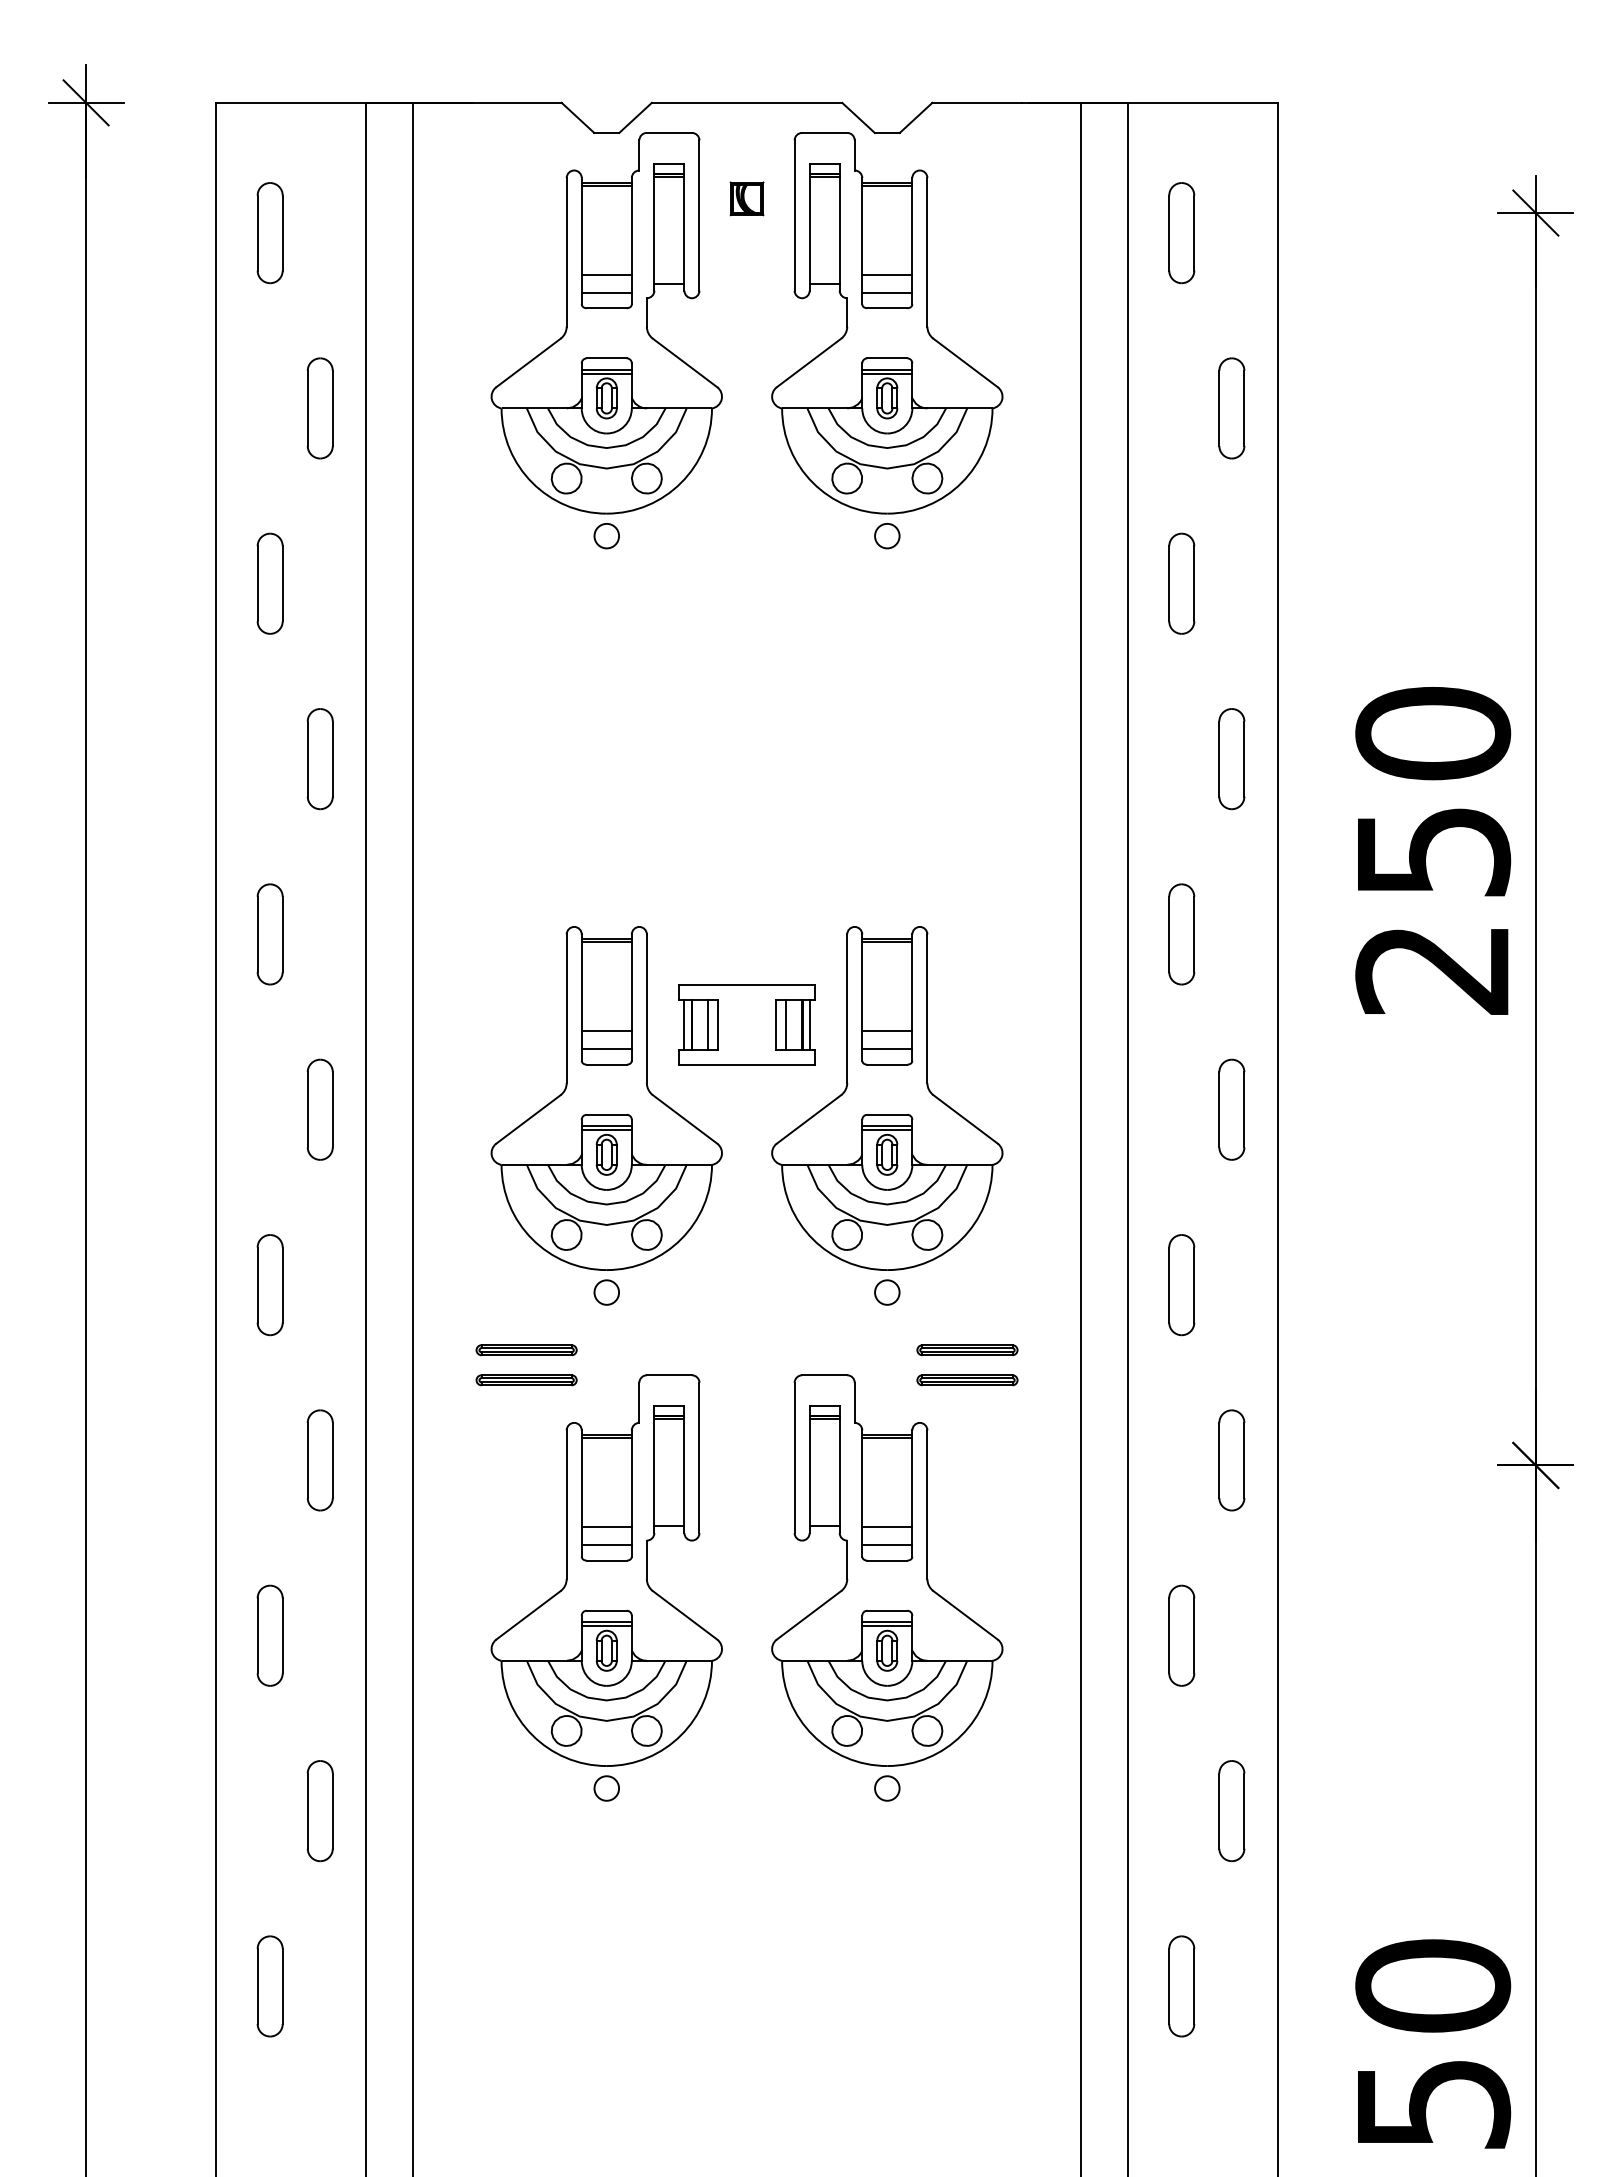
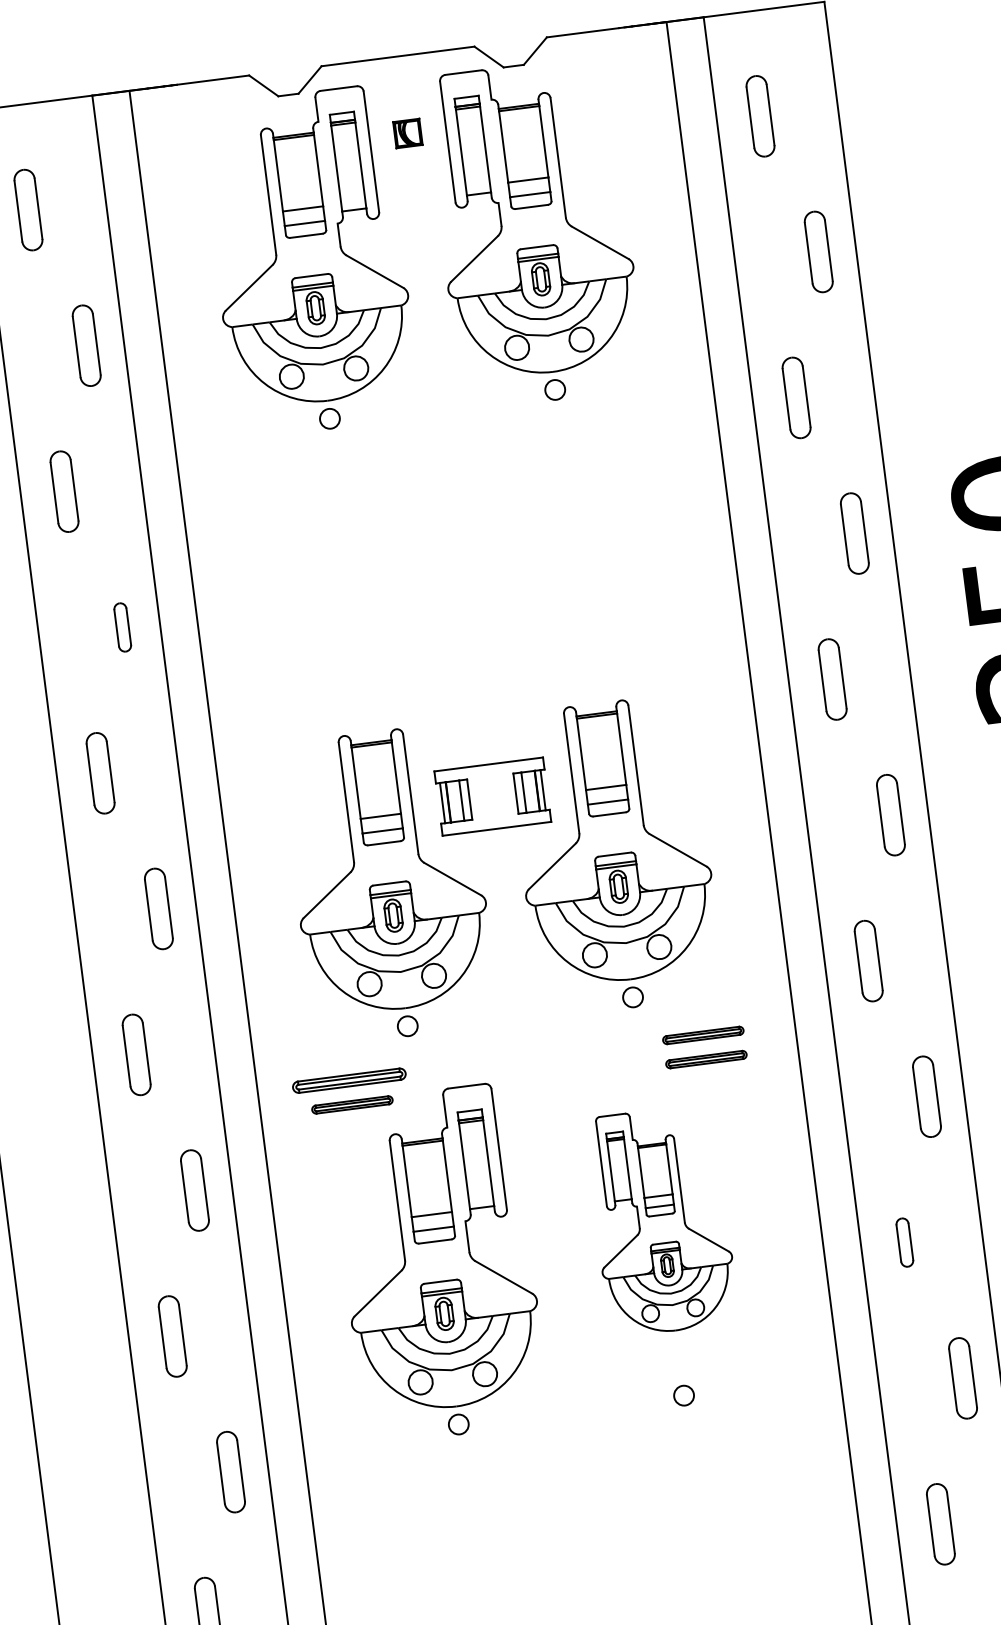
part: (319, 759) -> (122, 627), size x0.6
part: (526, 1350) -> (349, 1081), size x1.4
part: (887, 1570) -> (661, 1220), size x0.7
part: (1181, 1635) -> (904, 1242), size x0.6

